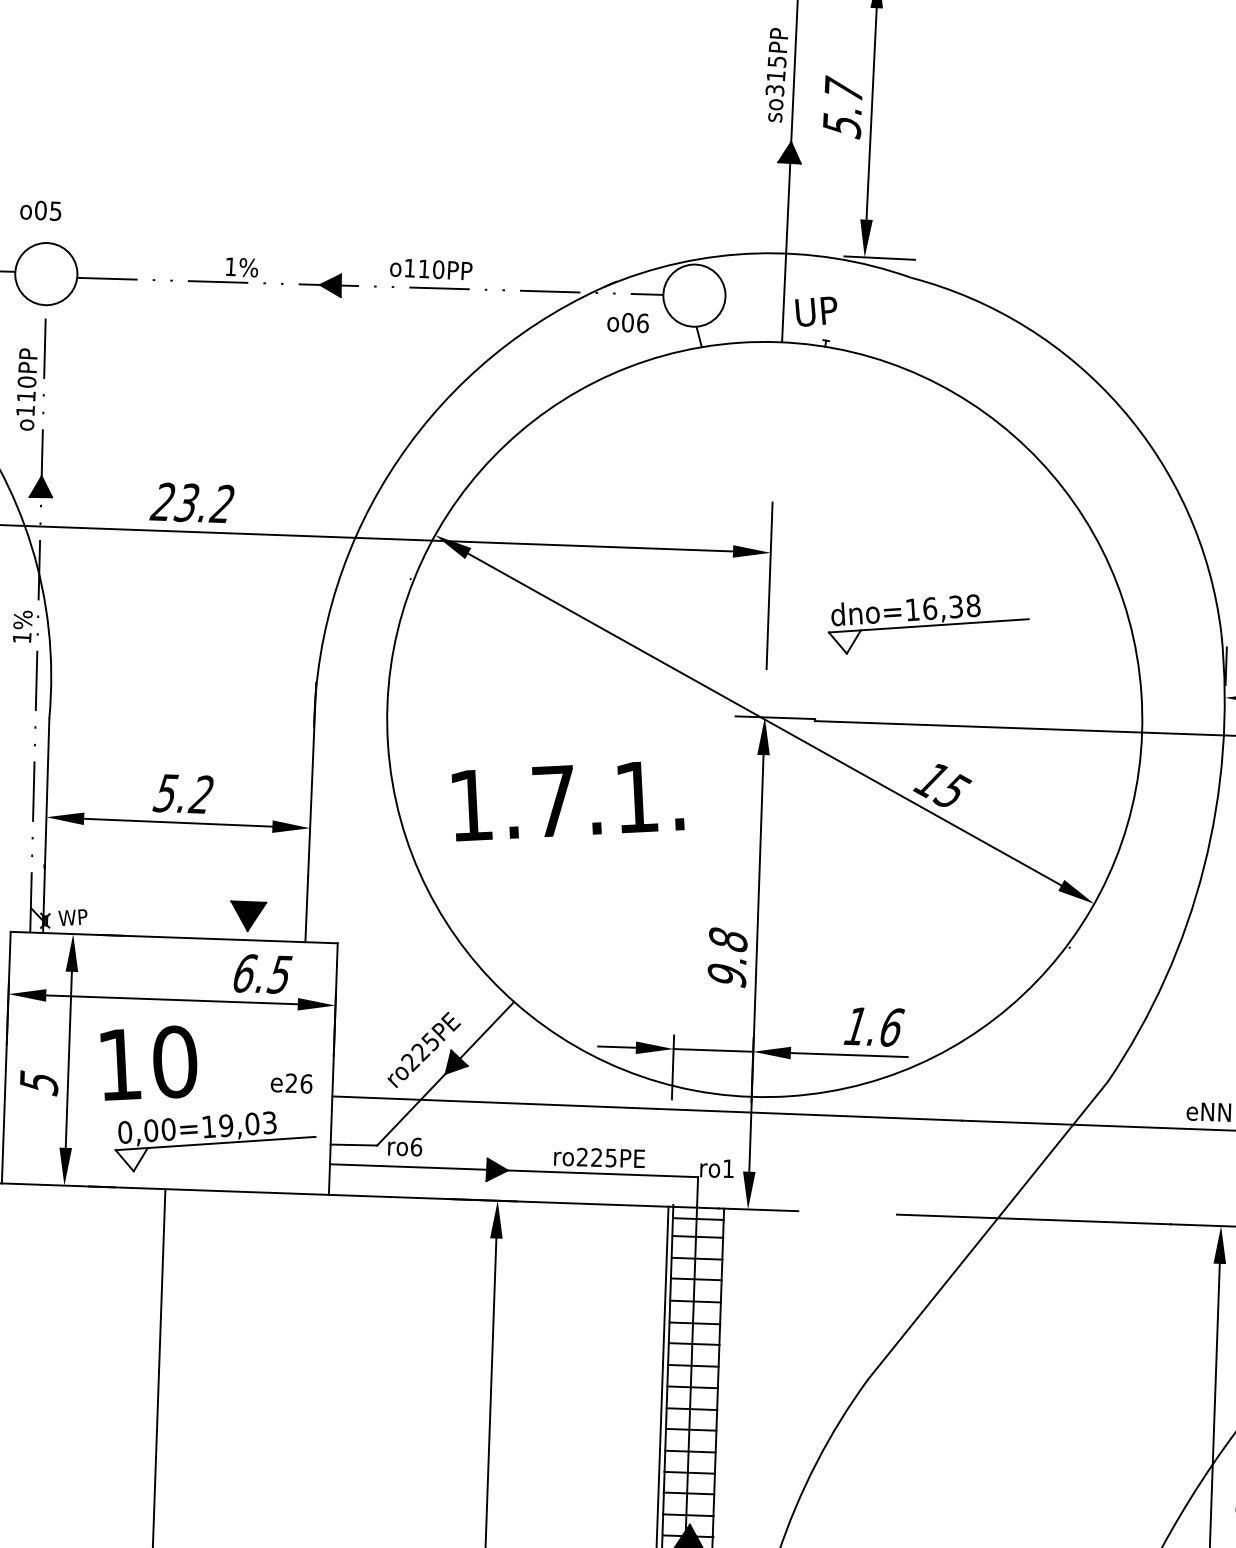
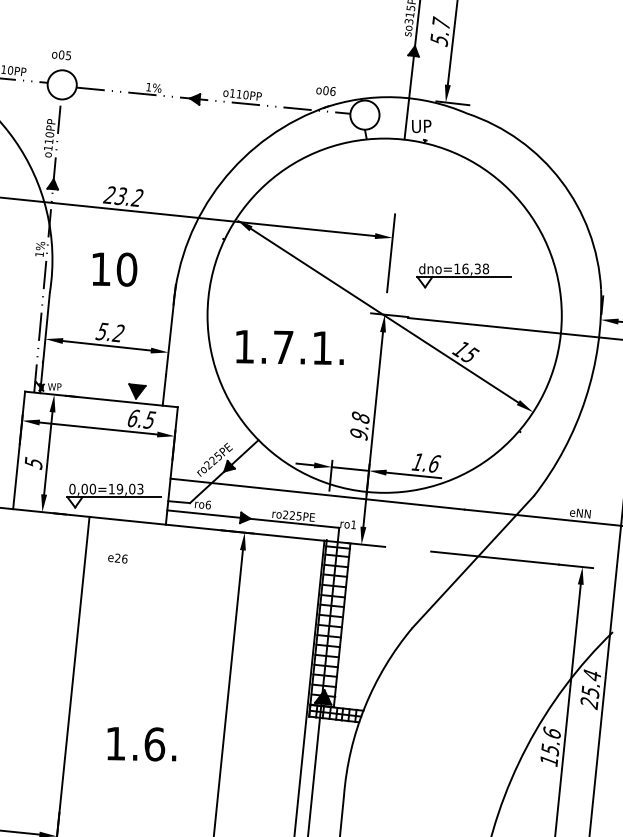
text: (626, 322) -> (325, 90), moved
text: (148, 1063) -> (114, 269), moved
text: (290, 1083) -> (117, 558), moved

